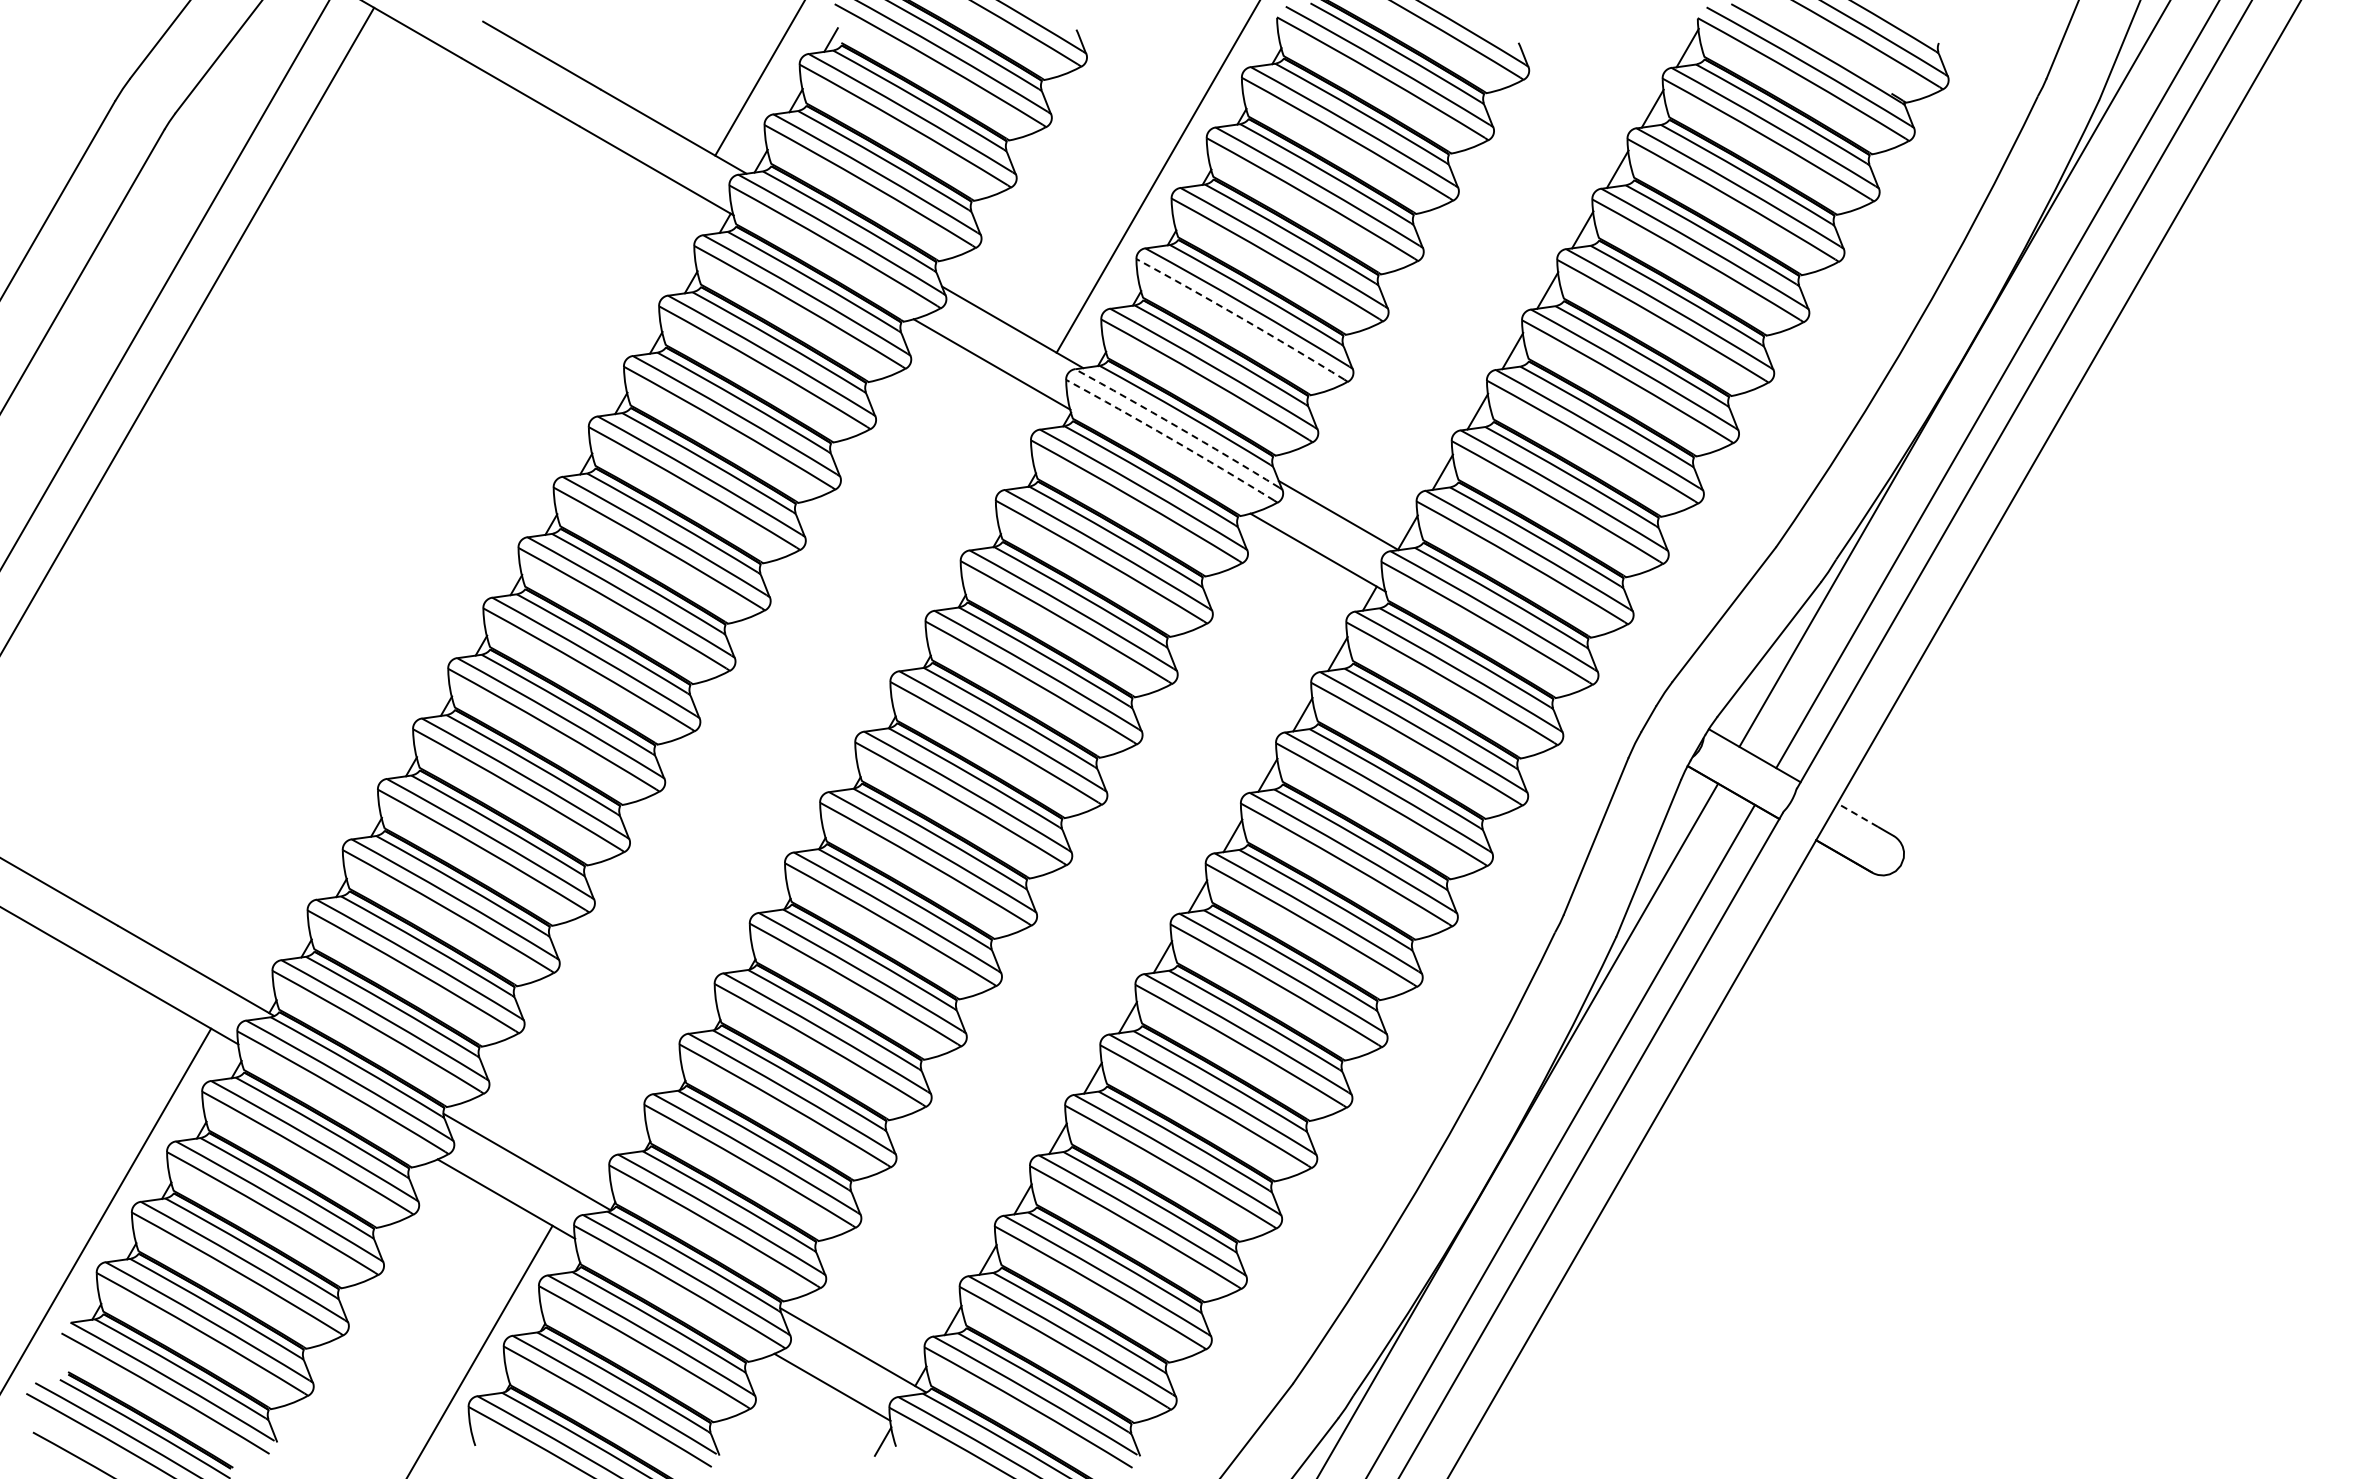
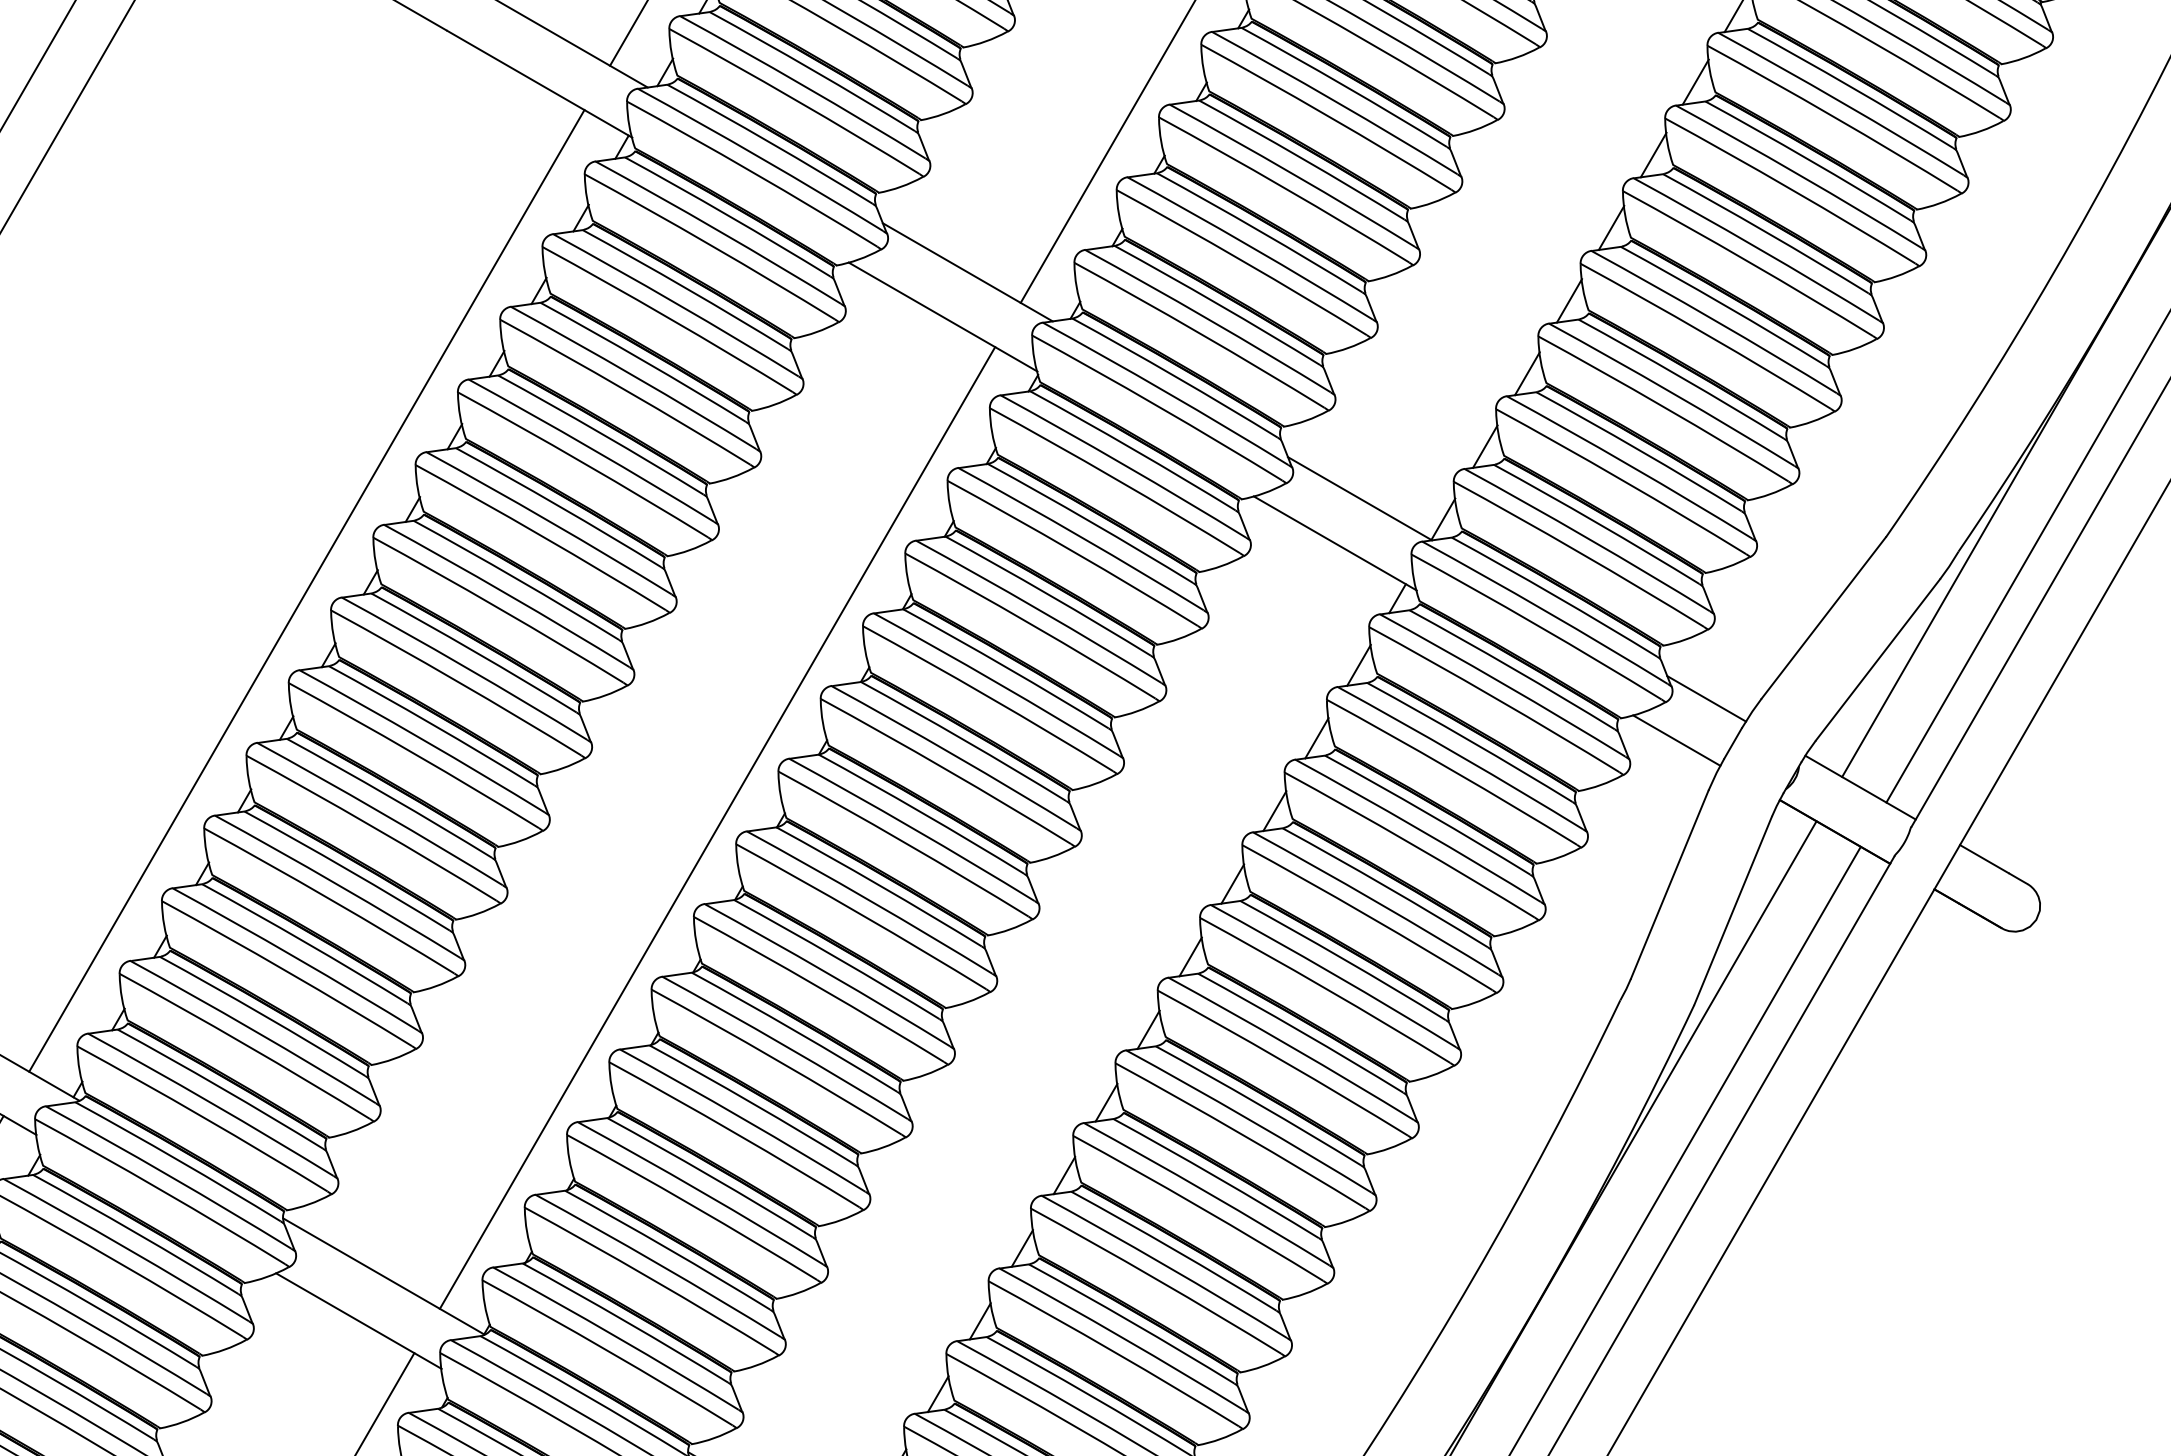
arc: (1241, 317) -> (1243, 260), dashed -> solid
arc: (1177, 427) -> (1166, 392), dashed -> solid
arc: (1170, 438) -> (1157, 406), dashed -> solid
line: (463, 591) -> (307, 590), added
line: (1626, 681) -> (1706, 698), added
line: (1601, 716) -> (1676, 740), added
line: (804, 788) -> (717, 827), added
line: (1857, 814) -> (1984, 858), dashed -> solid

